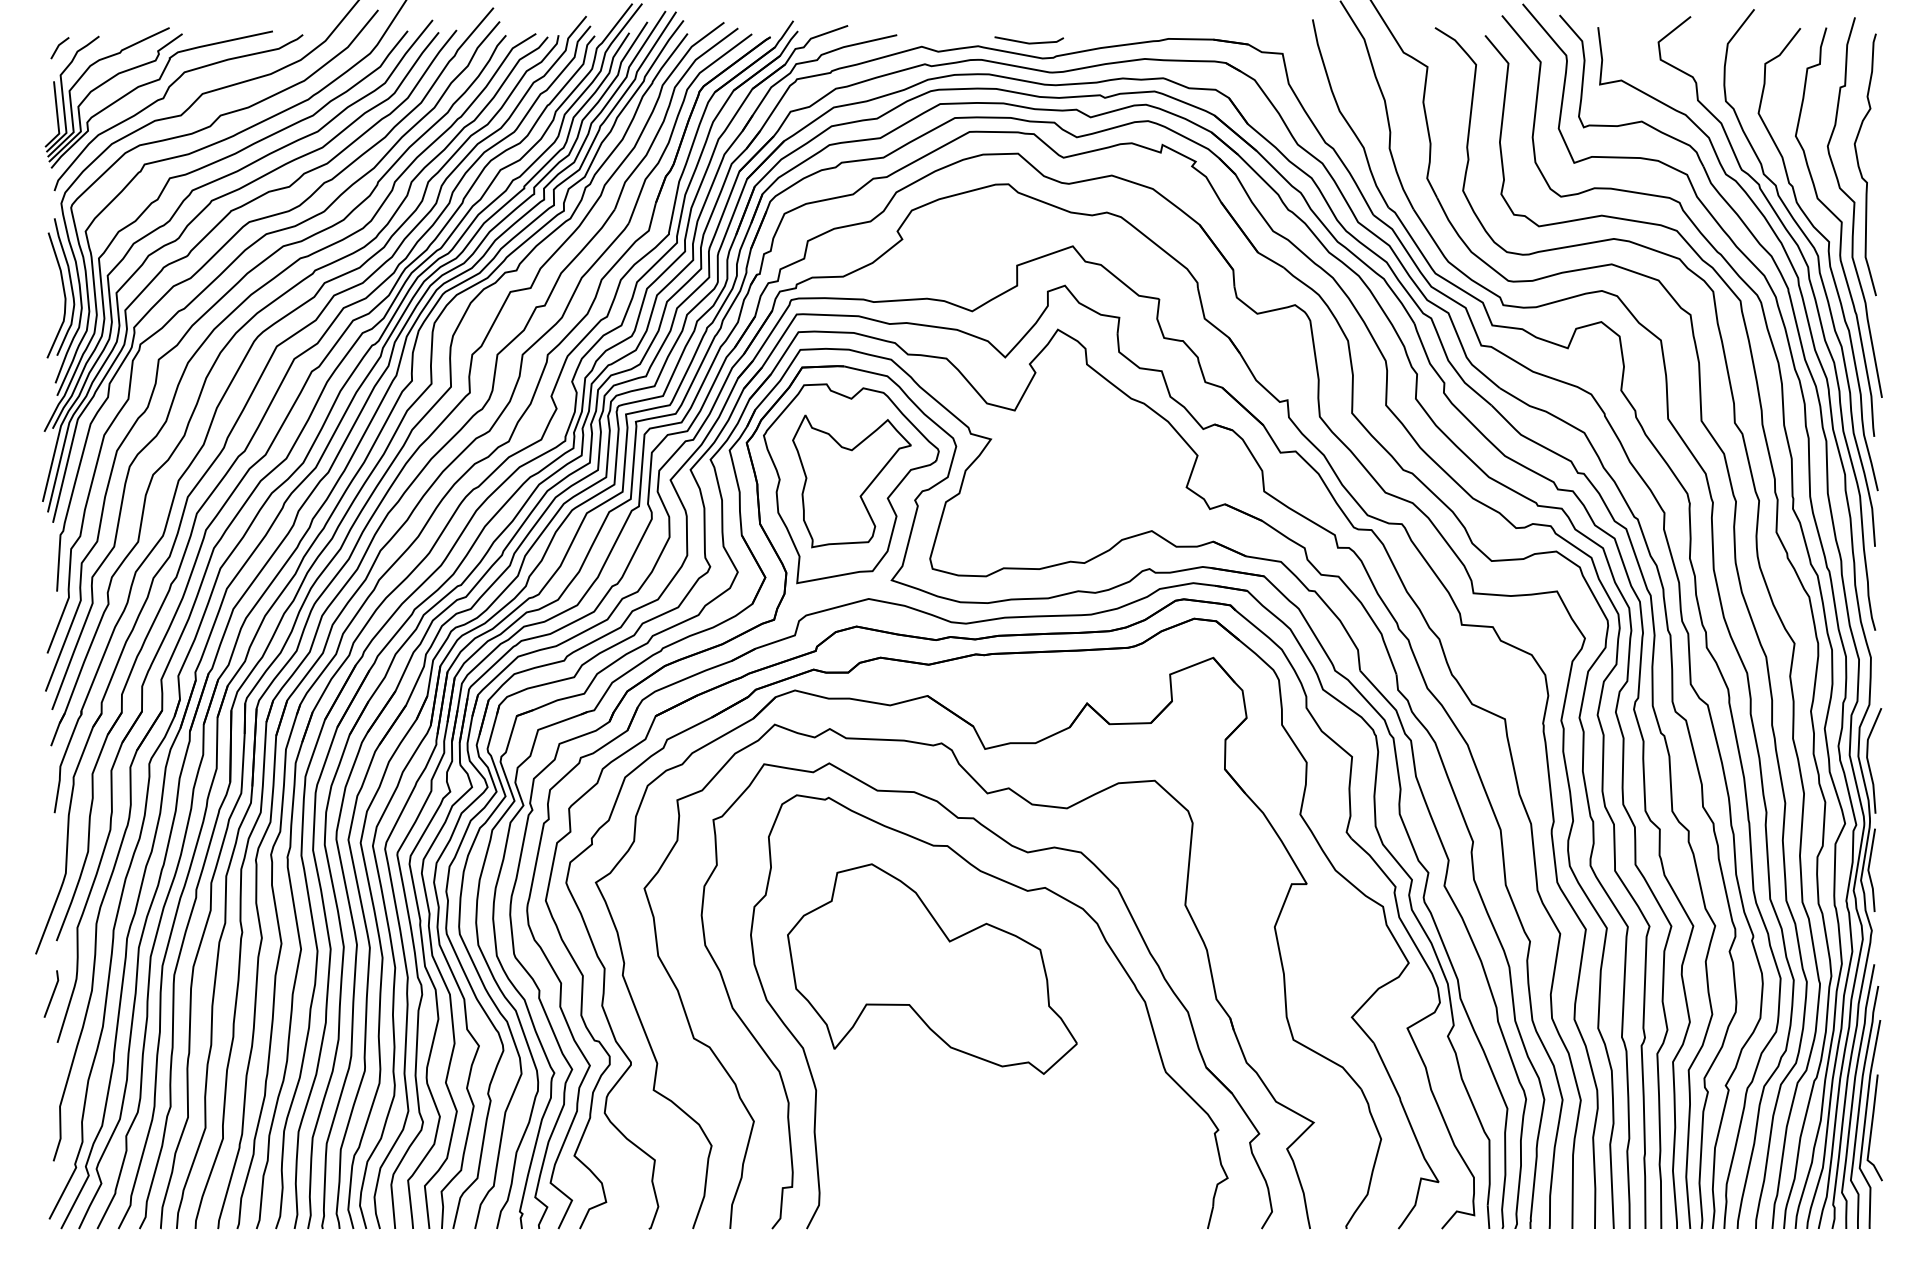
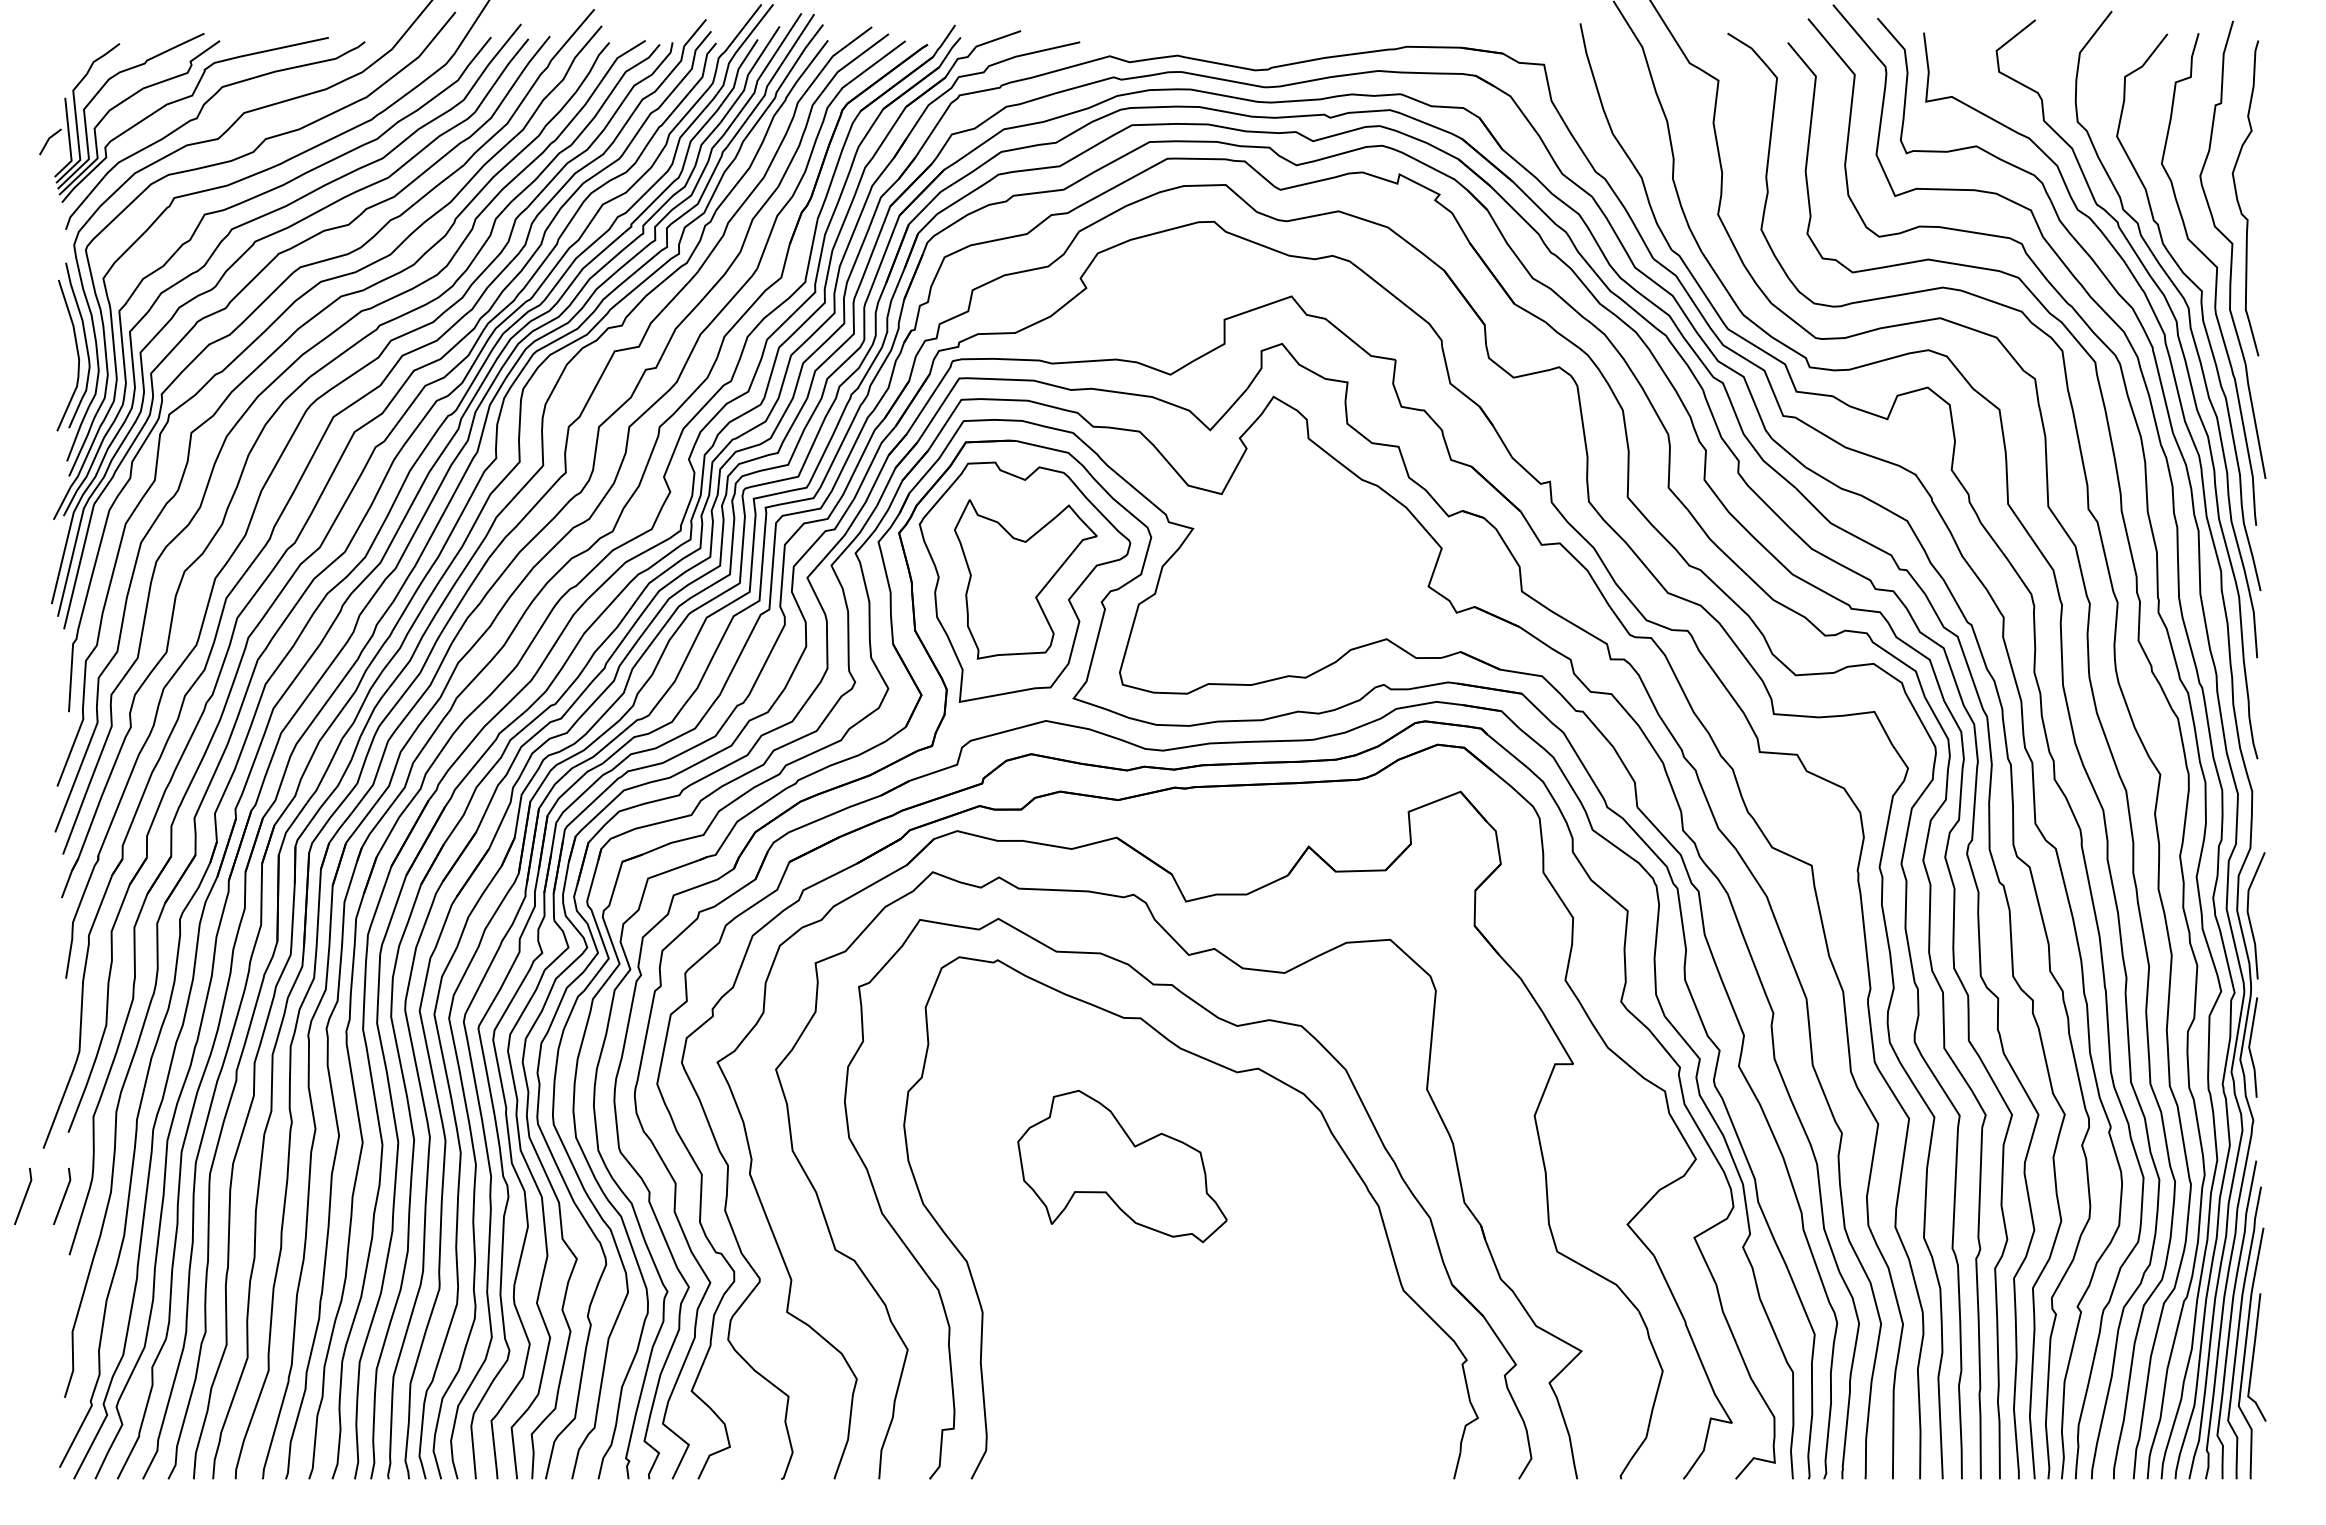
line: (1028, 42) -> (1238, 51), removed
line: (59, 46) -> (49, 140), moved
part: (932, 969) -> (1122, 1166), size x0.6
line: (20, 994) -> (24, 1196), added

